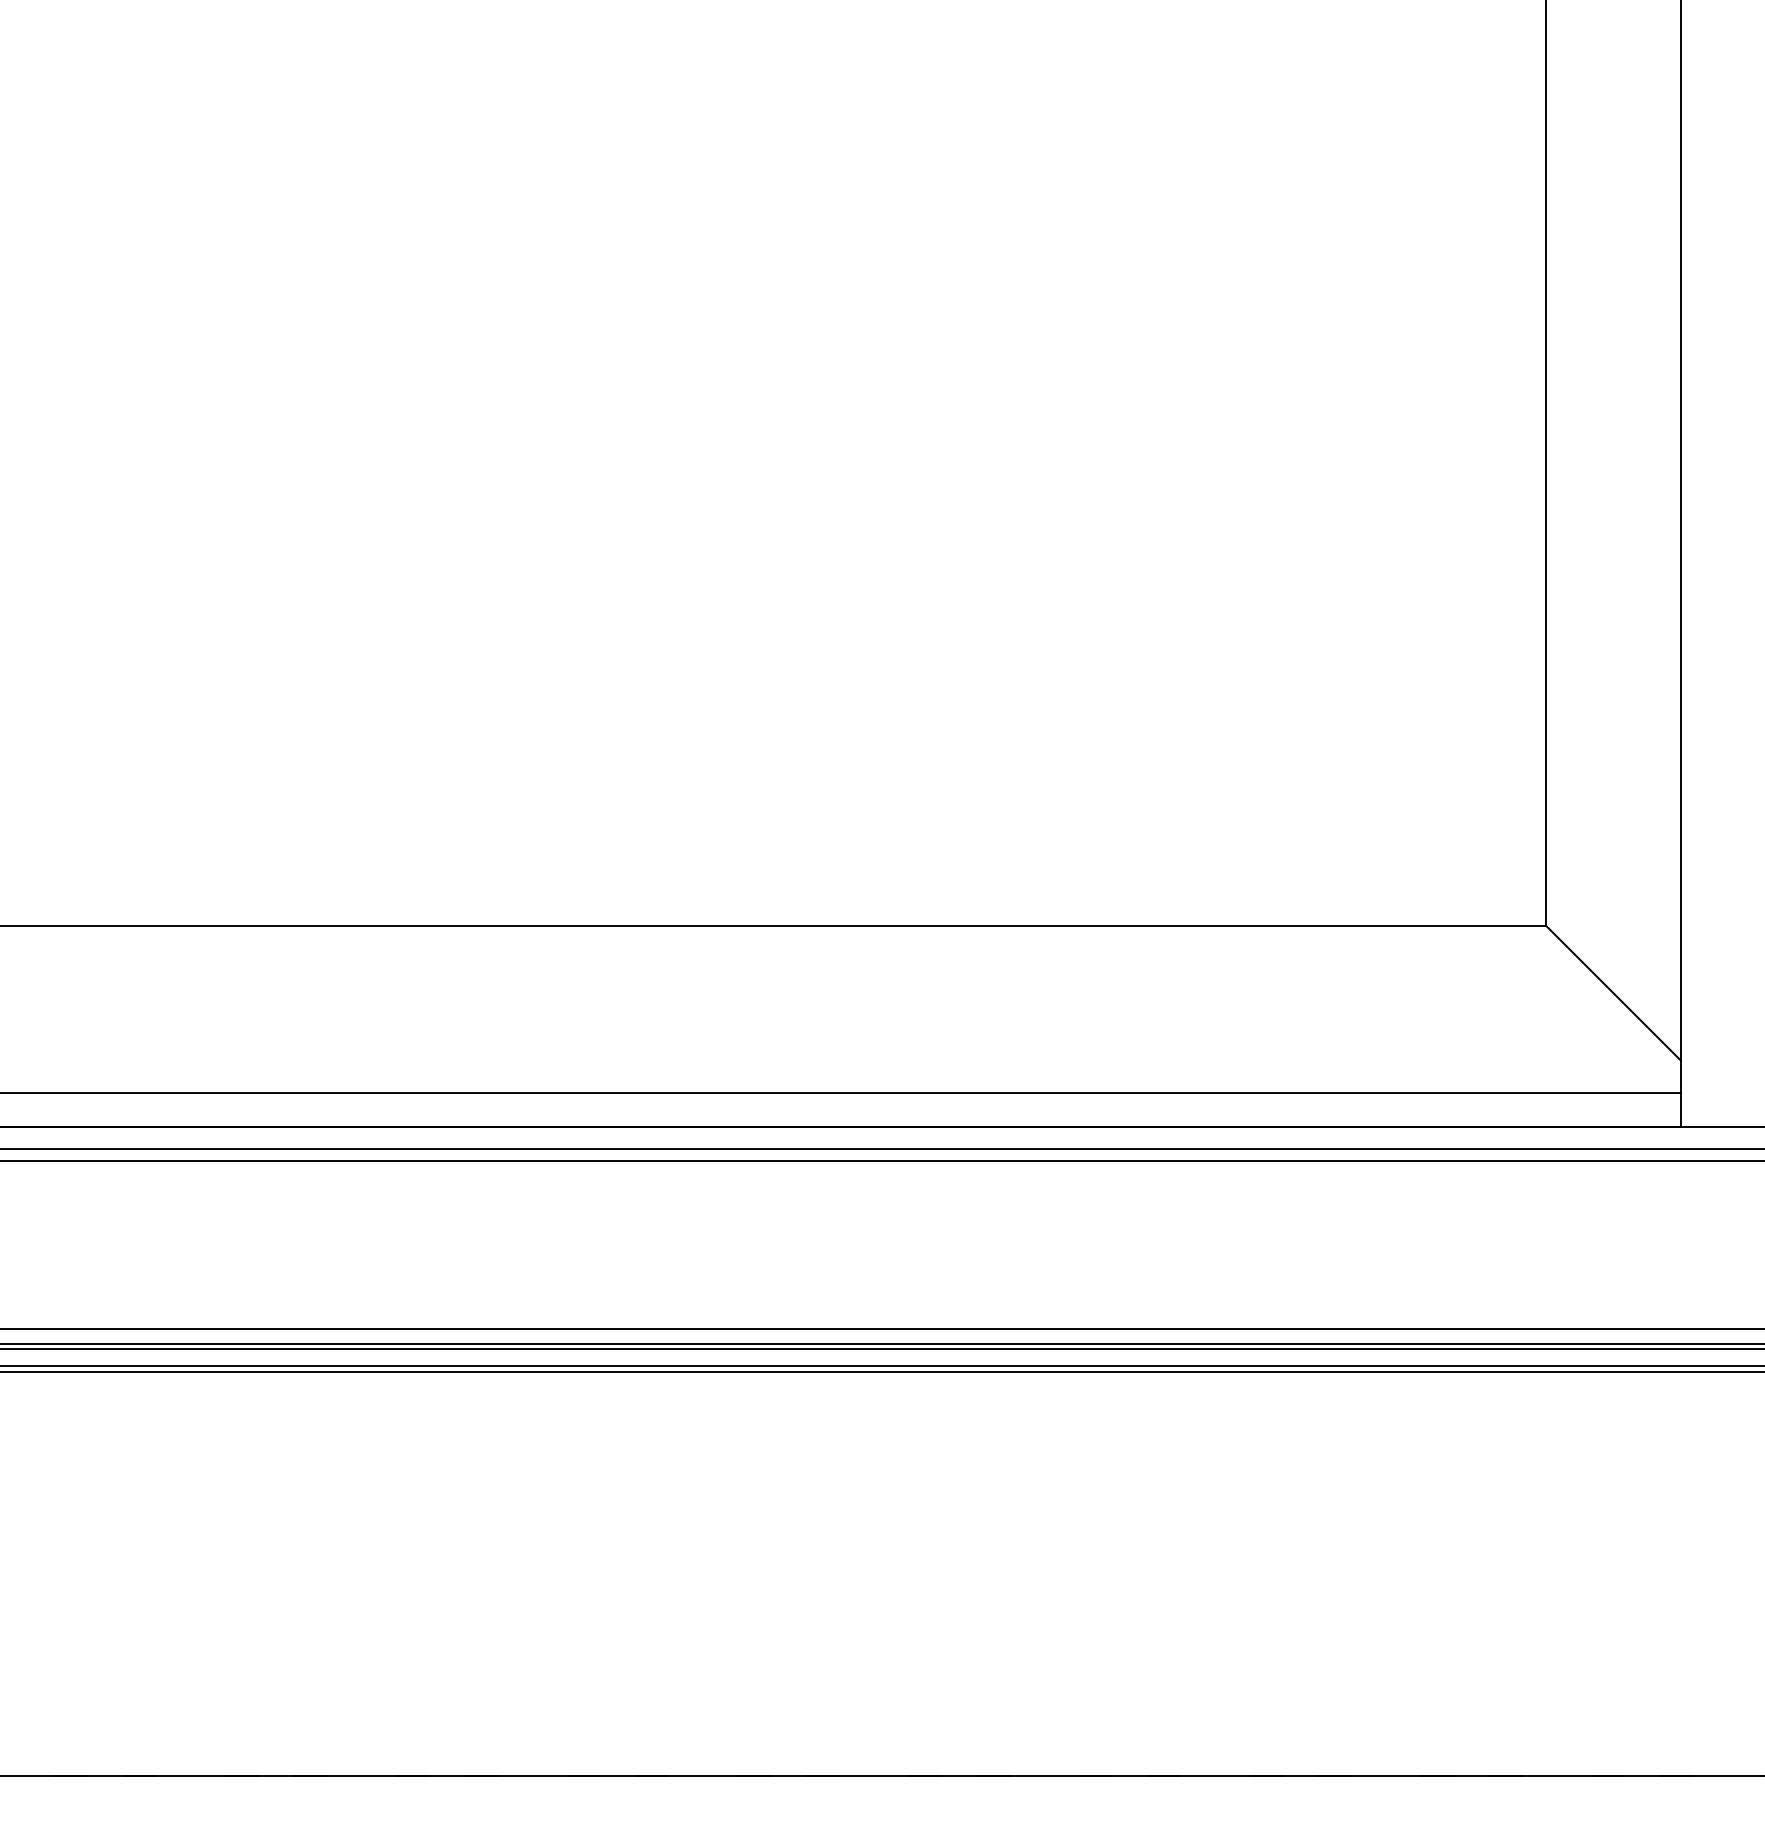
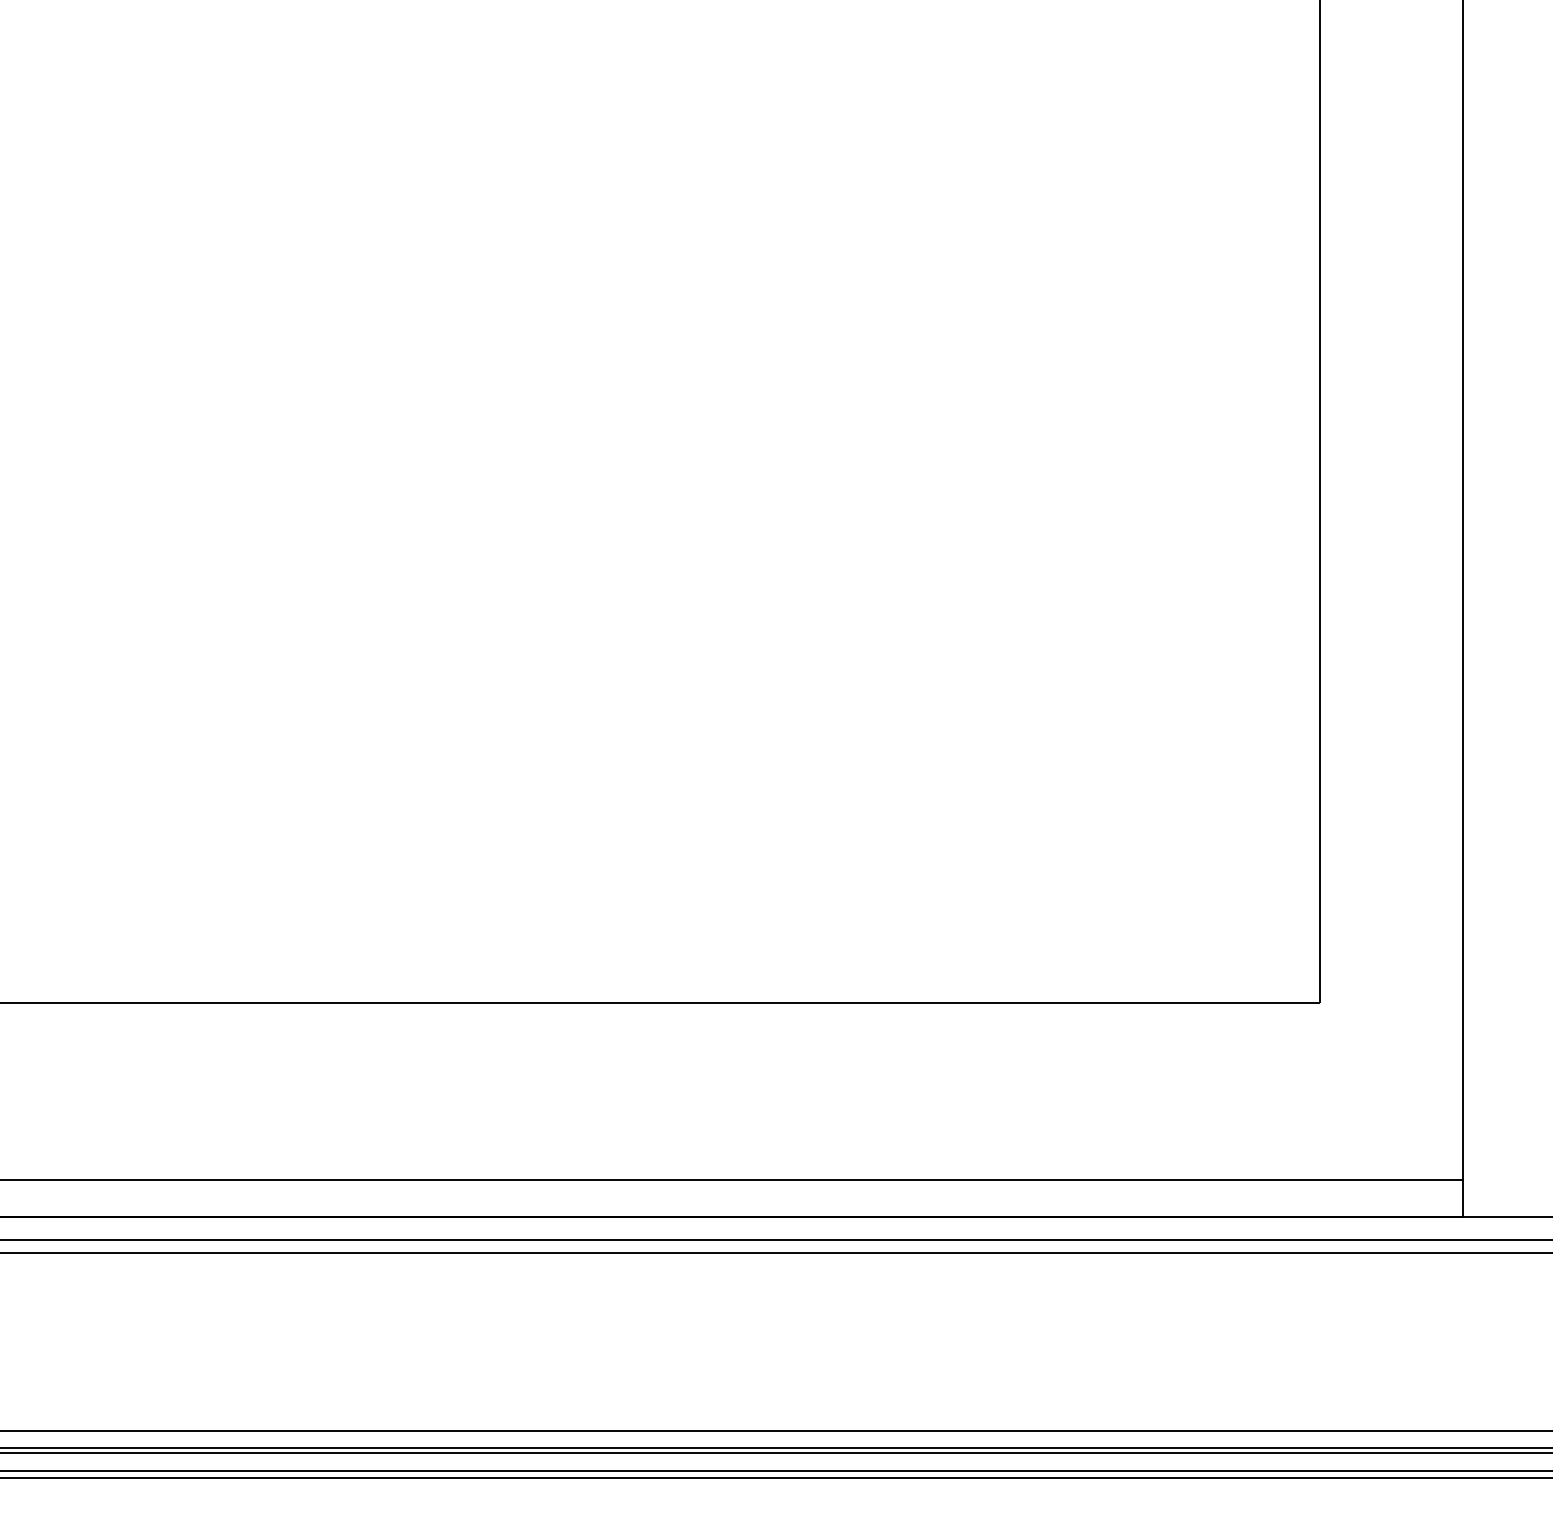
line: (1613, 993) -> (1391, 1074), removed

